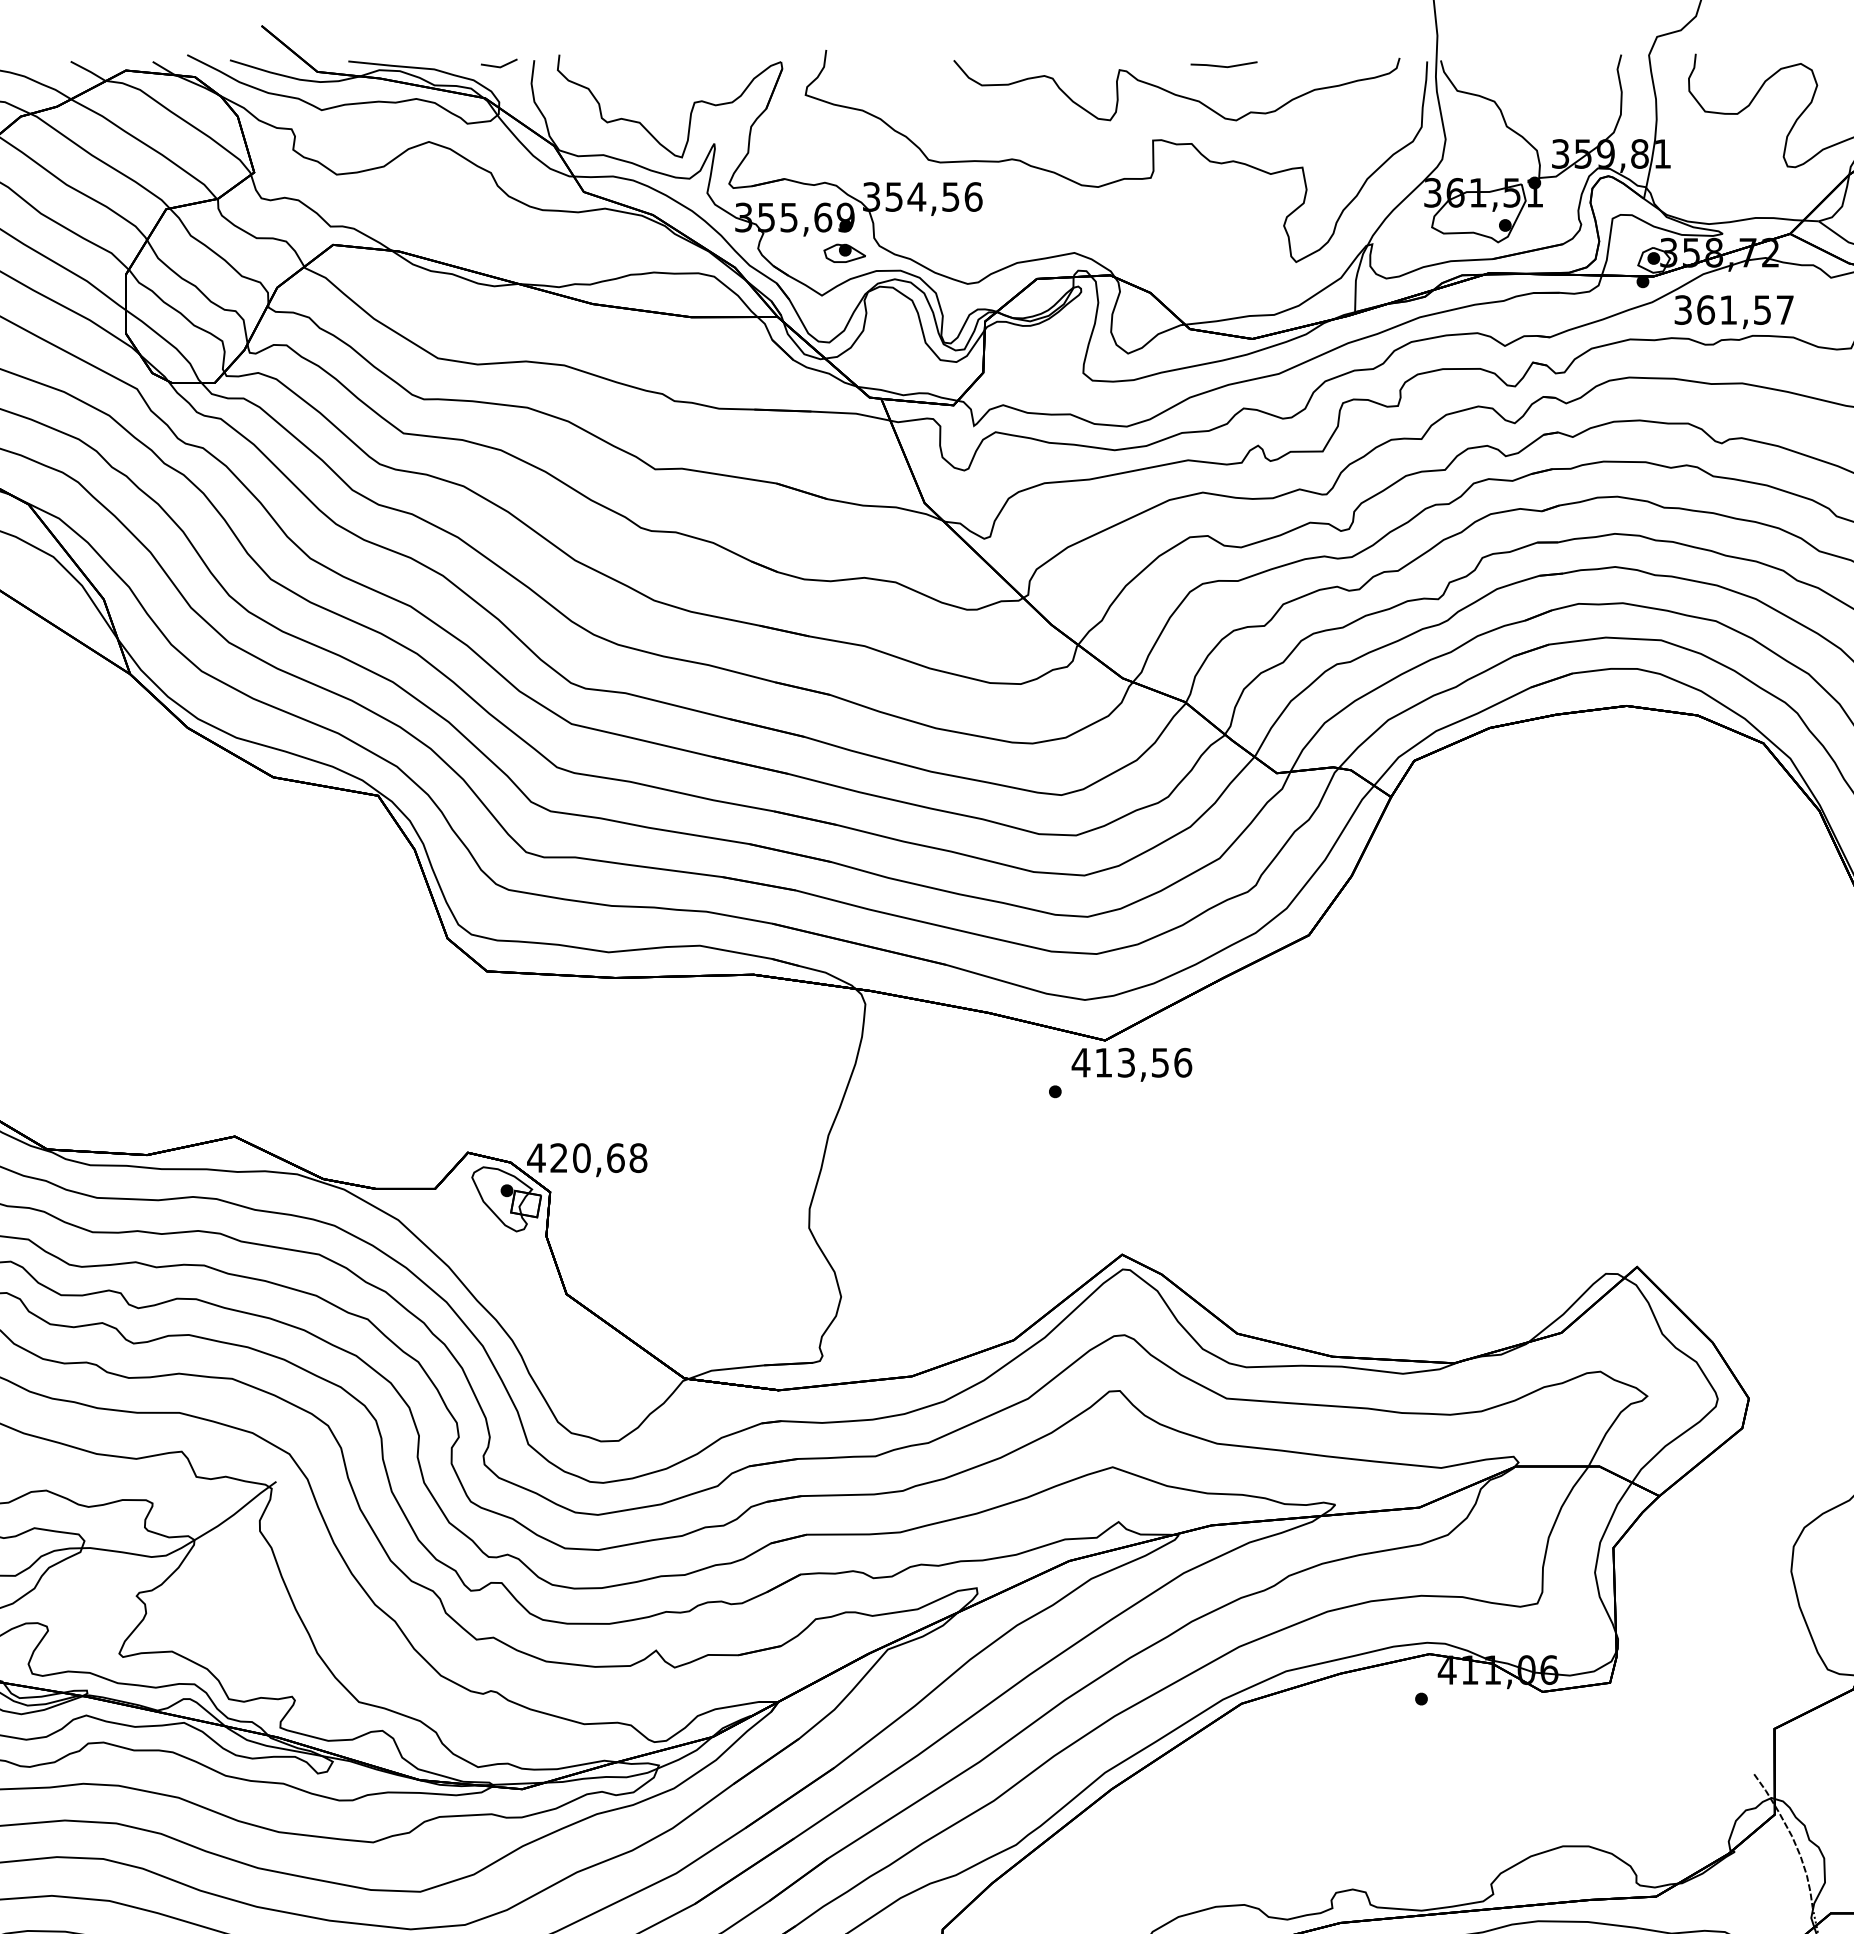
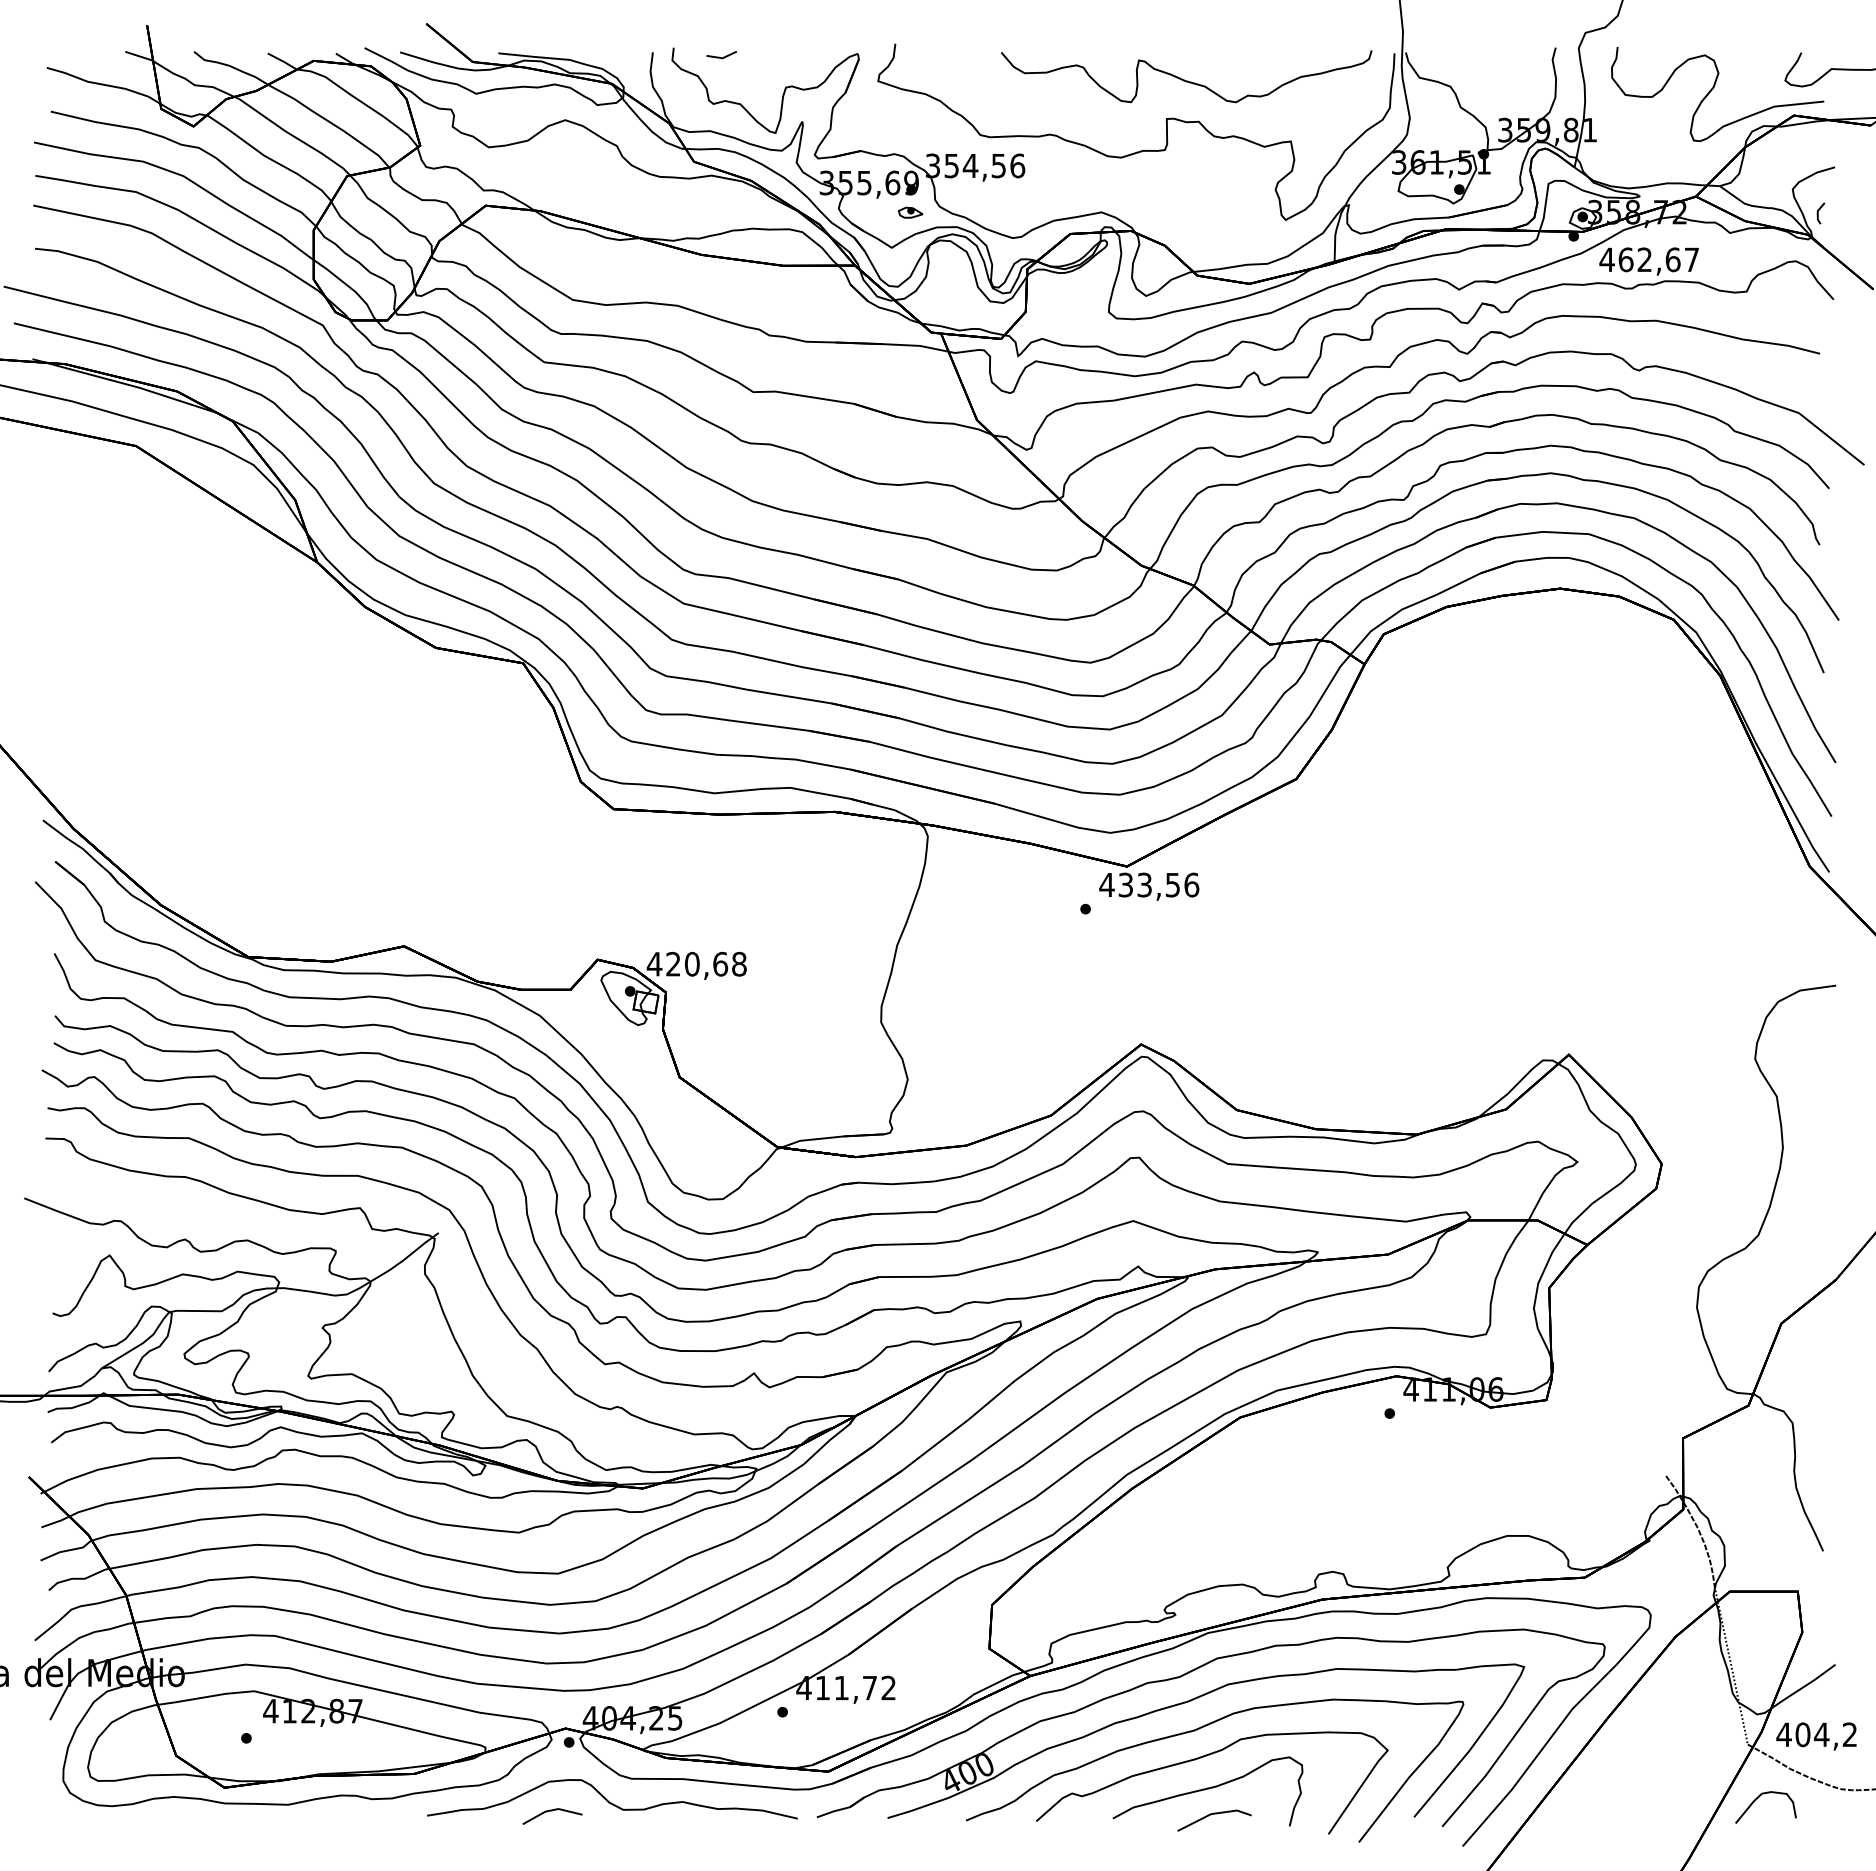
line: (1223, 65) -> (1225, 56), removed
line: (498, 66) -> (721, 57), moved
part: (844, 253) -> (910, 212), size x0.7
text: (1722, 309) -> (1639, 259), 361,57 -> 462,67
text: (1103, 1062) -> (1125, 884), 413,56 -> 433,56

